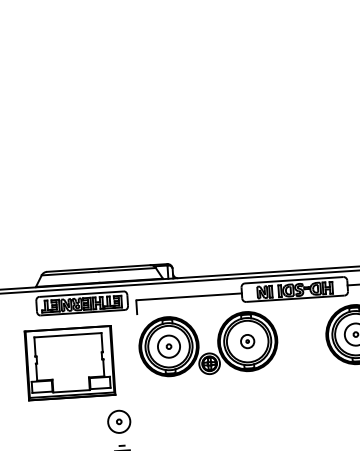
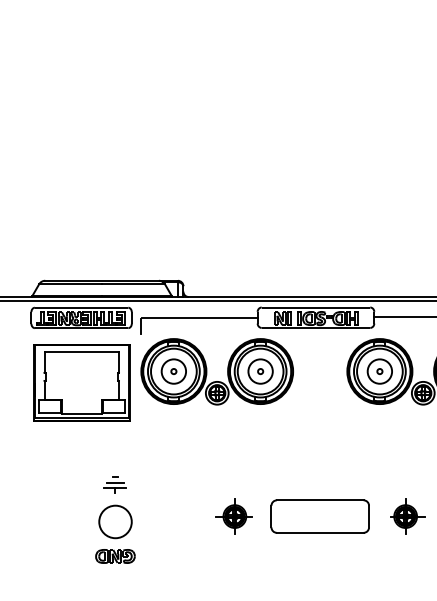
part: (247, 341) -> (260, 371), size x1.67
part: (69, 363) -> (81, 382), moved
part: (118, 421) -> (113, 450), removed

